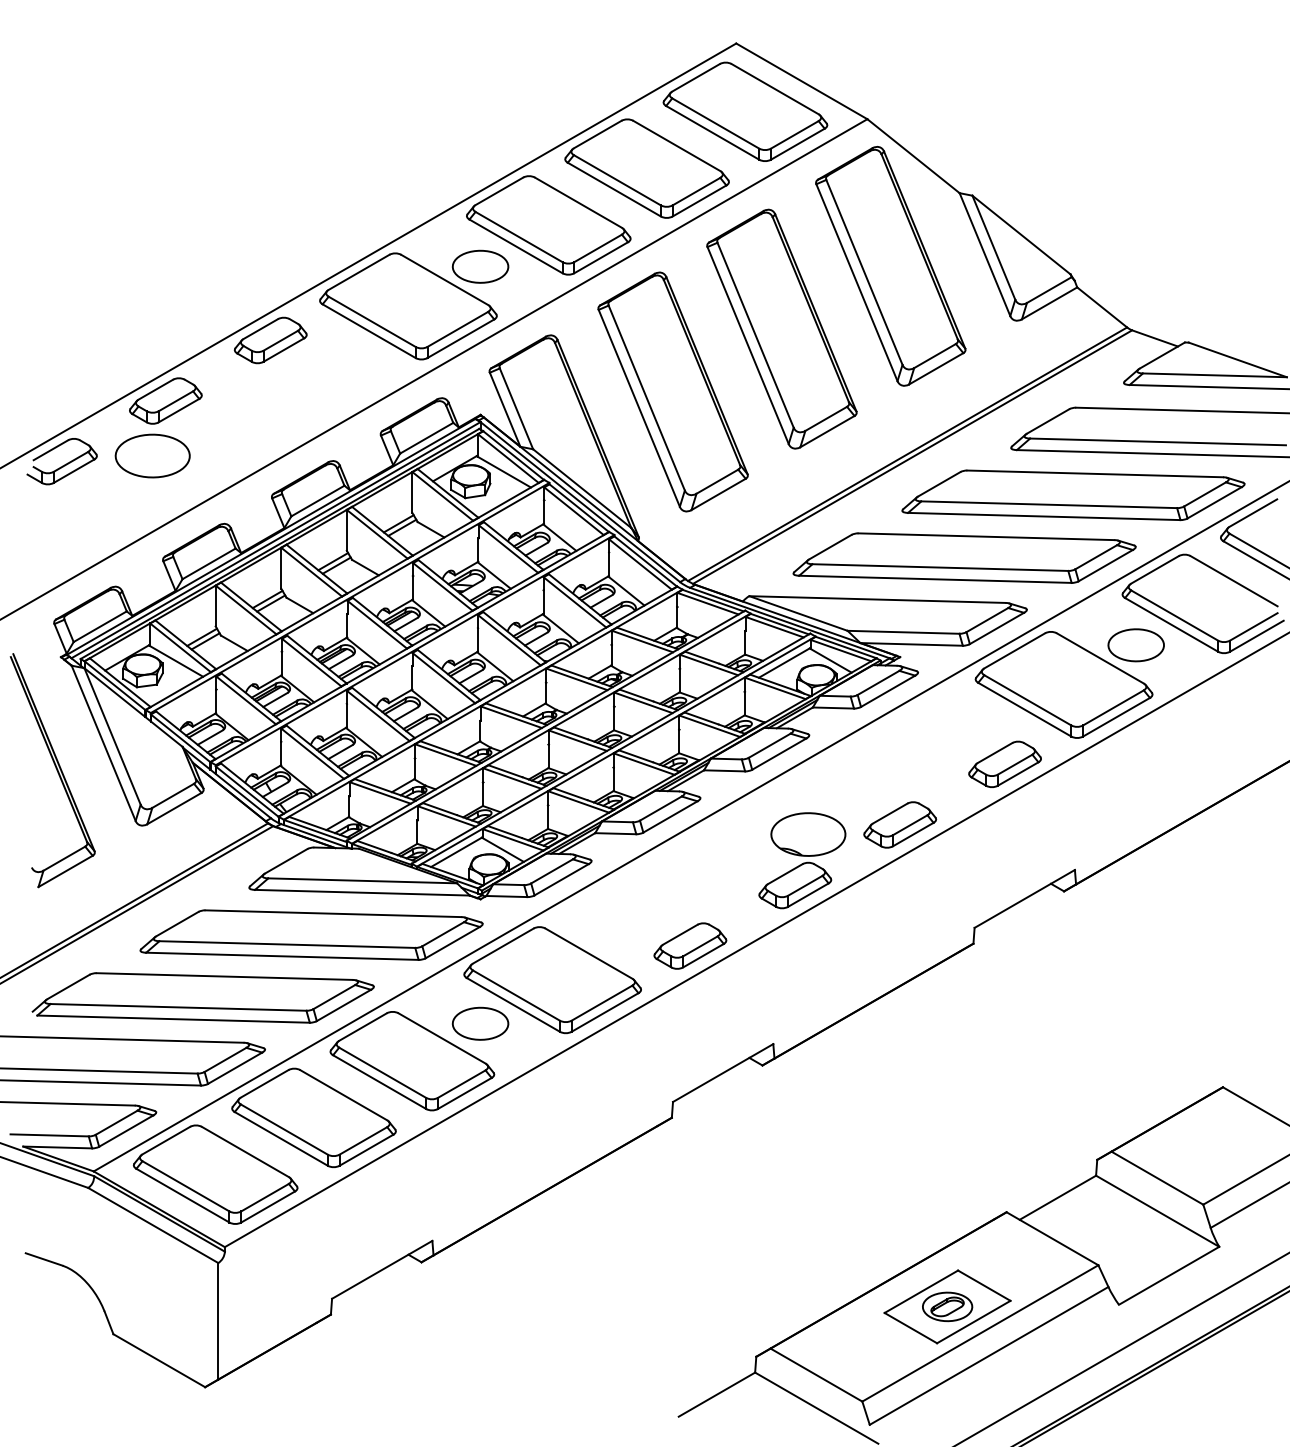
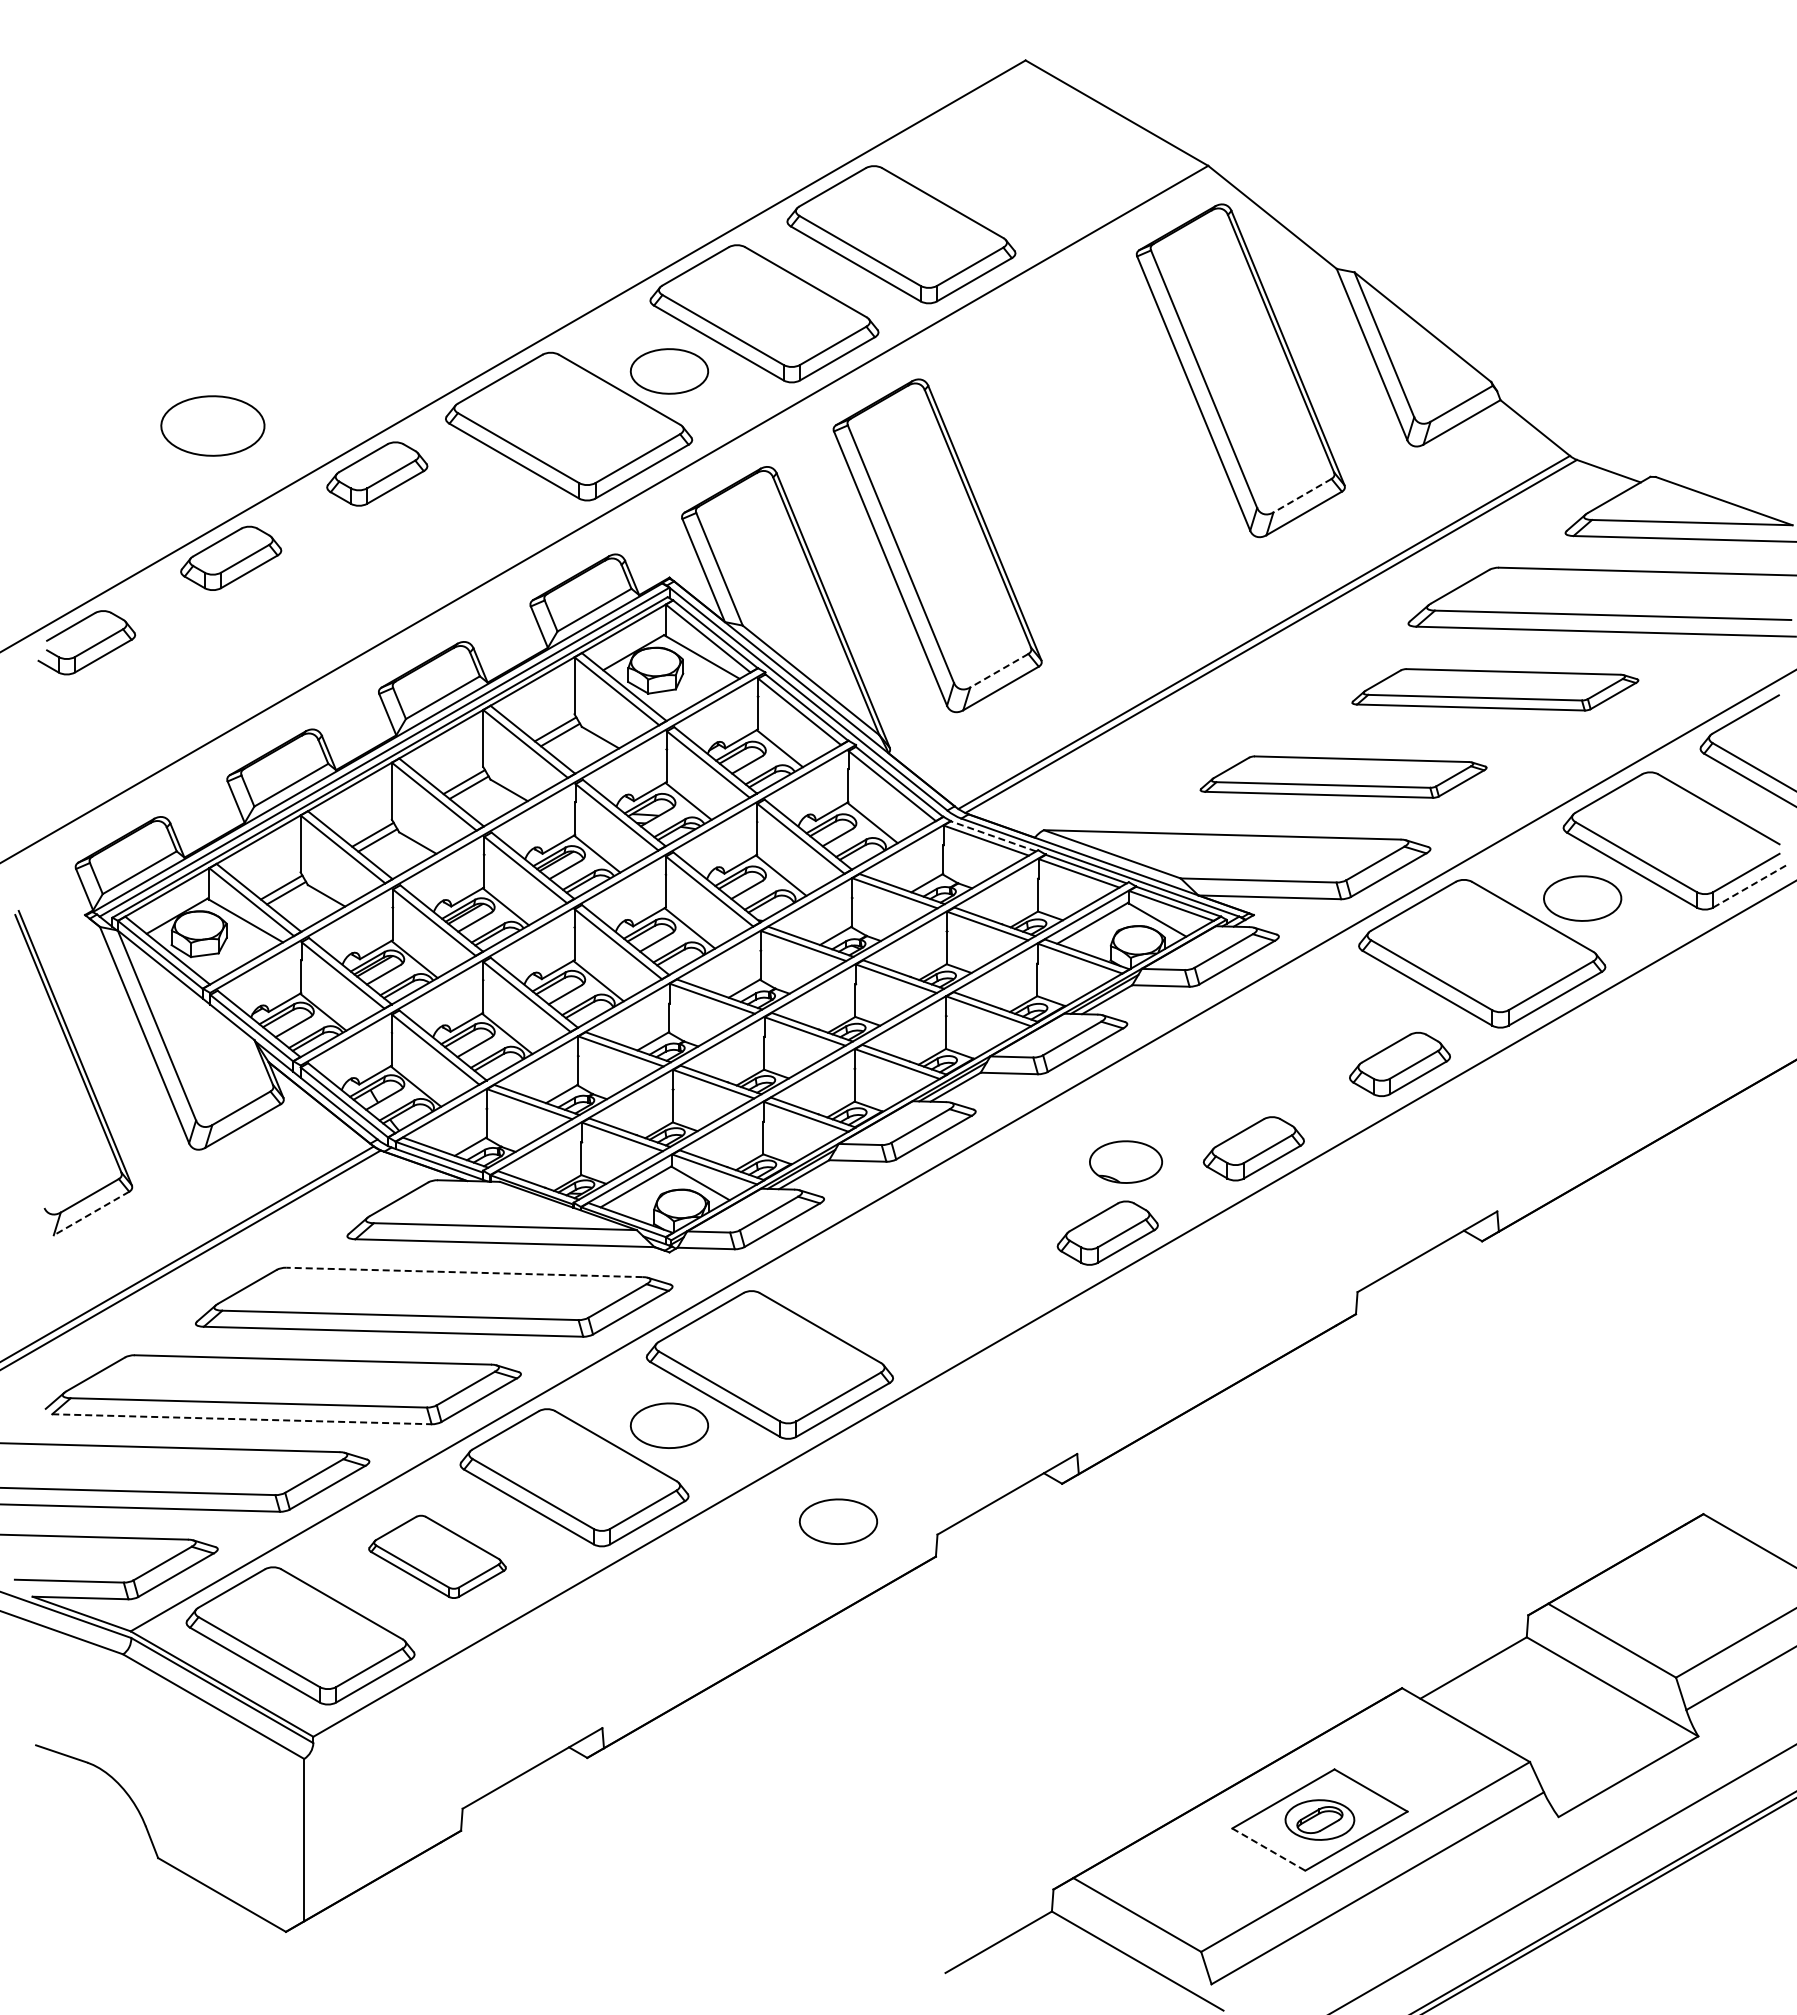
part: (745, 111) -> (1038, 155), removed
part: (782, 329) -> (1089, 458), removed
line: (935, 355) -> (1302, 495), solid -> dashed
part: (152, 455) -> (212, 425), moved
line: (717, 481) -> (999, 670), solid -> dashed
part: (1073, 495) -> (1495, 689), size x0.6
part: (964, 557) -> (1343, 776), size x0.6
line: (713, 600) -> (993, 836), solid -> dashed
line: (1257, 635) -> (1751, 885), solid -> dashed
part: (807, 834) -> (1125, 1161), size x0.7
line: (65, 871) -> (91, 1213), solid -> dashed
line: (332, 913) -> (463, 1272), solid -> dashed
part: (690, 946) -> (961, 1317), removed
line: (173, 1019) -> (241, 1419), solid -> dashed
part: (601, 1092) -> (838, 1521), added
part: (314, 1117) -> (437, 1556), size x0.6
line: (911, 1328) -> (1269, 1849), solid -> dashed

